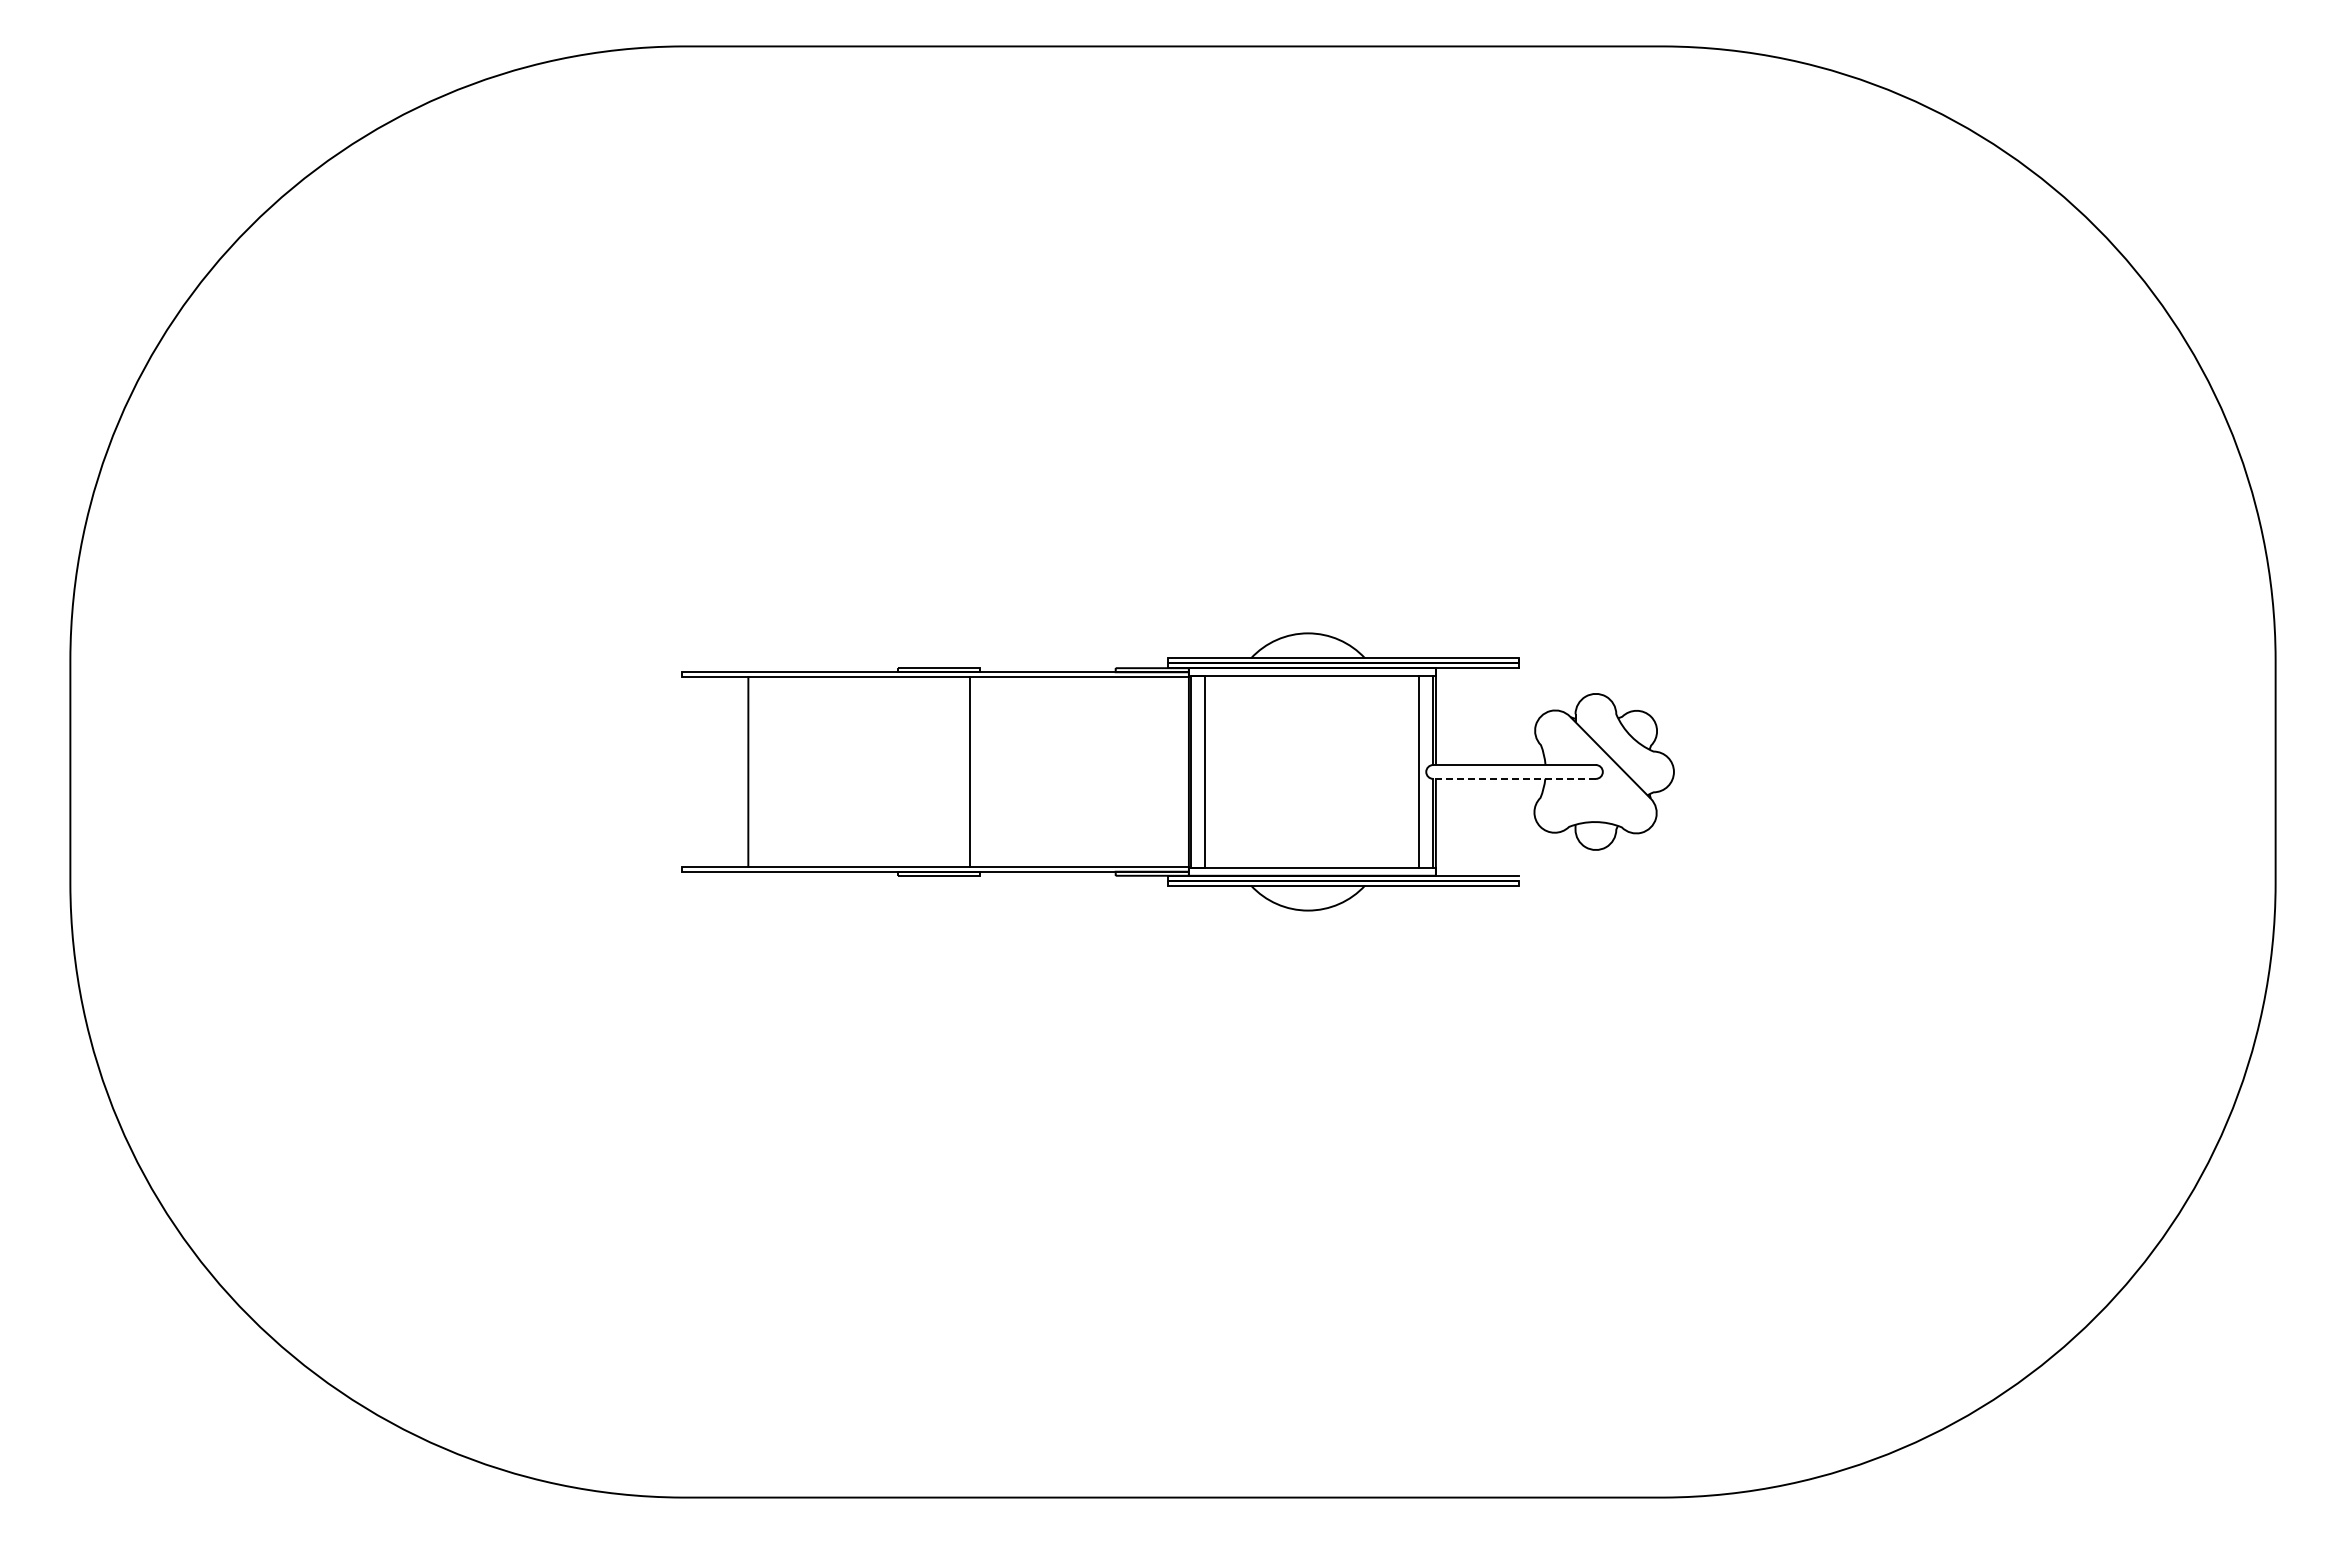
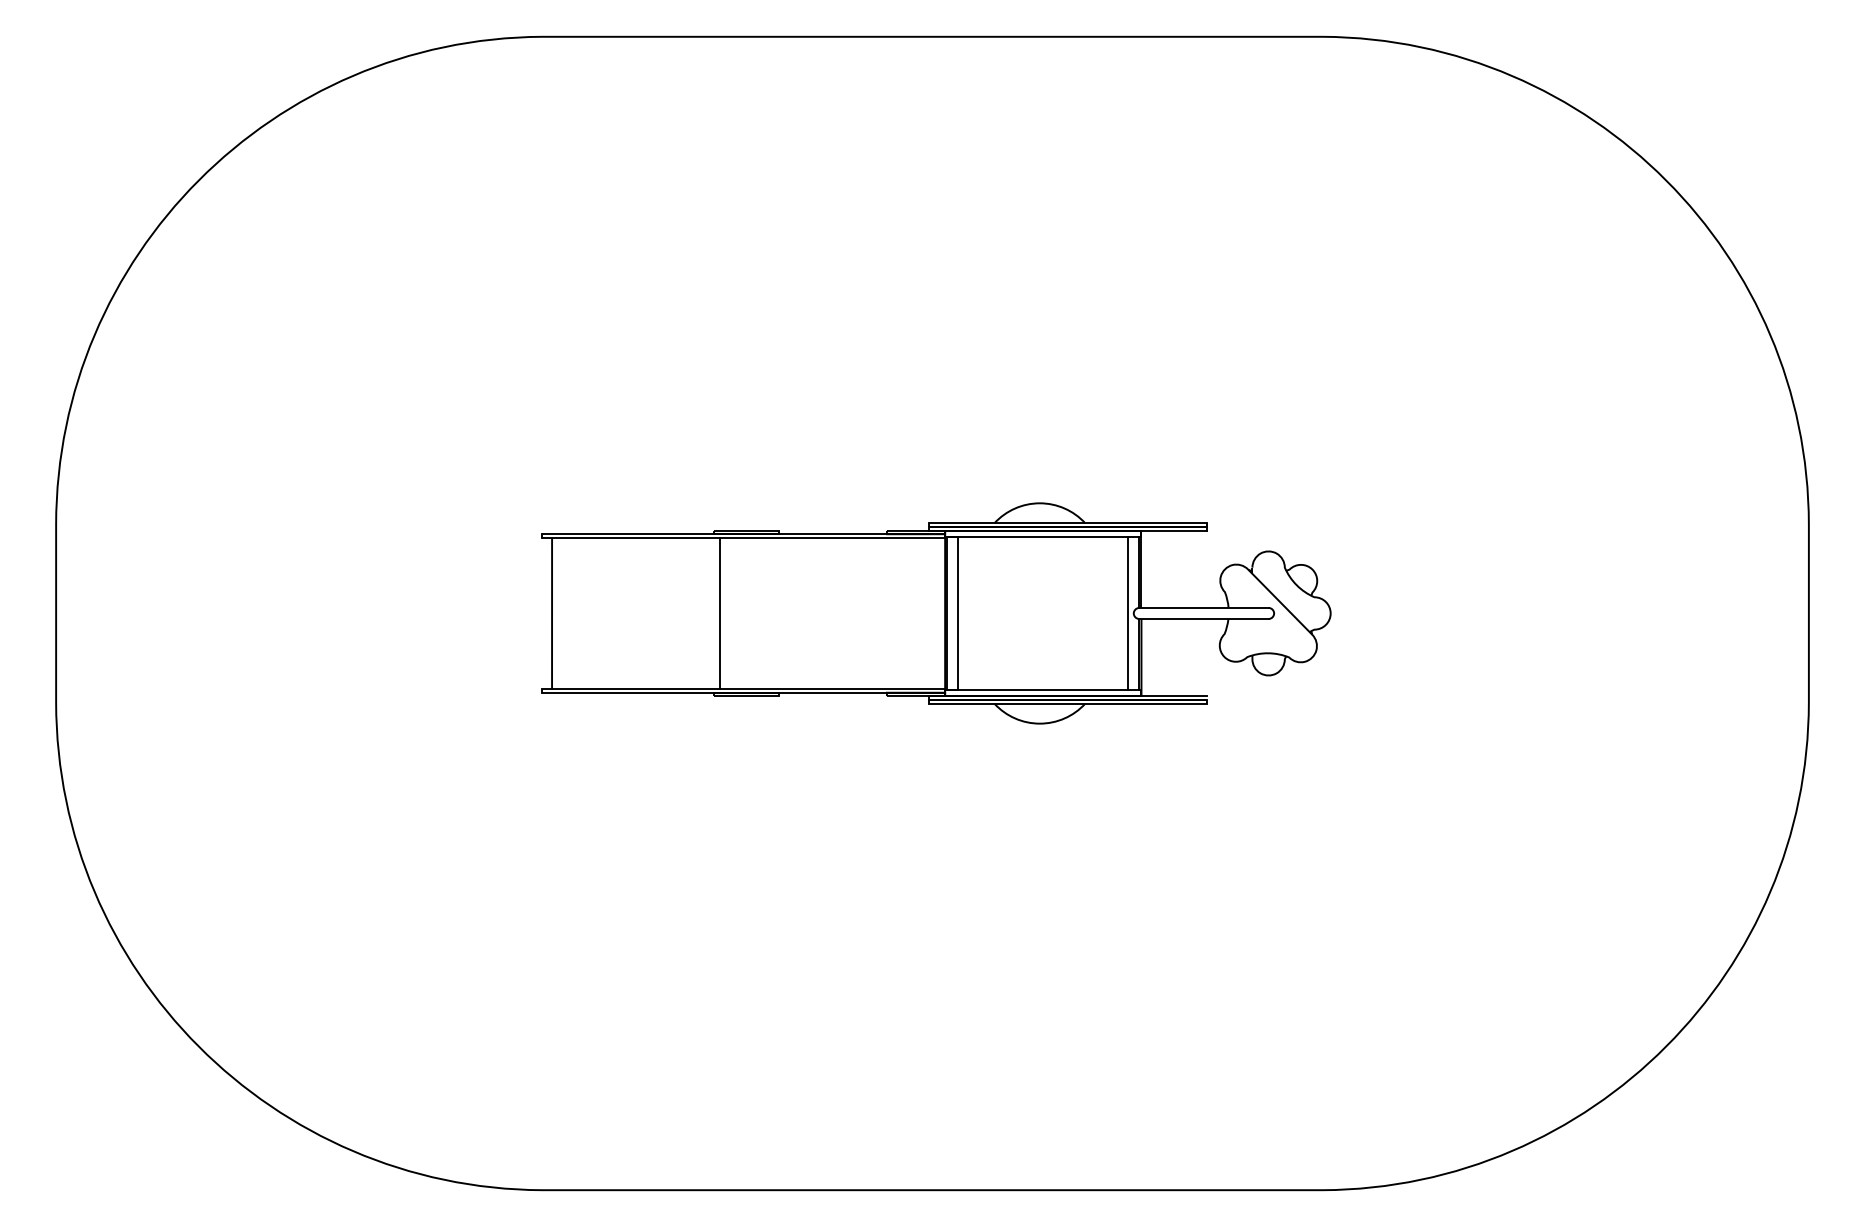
line: (748, 771) -> (552, 613), moved
line: (969, 771) -> (719, 613), moved
line: (1514, 778) -> (1203, 618), dashed -> solid

